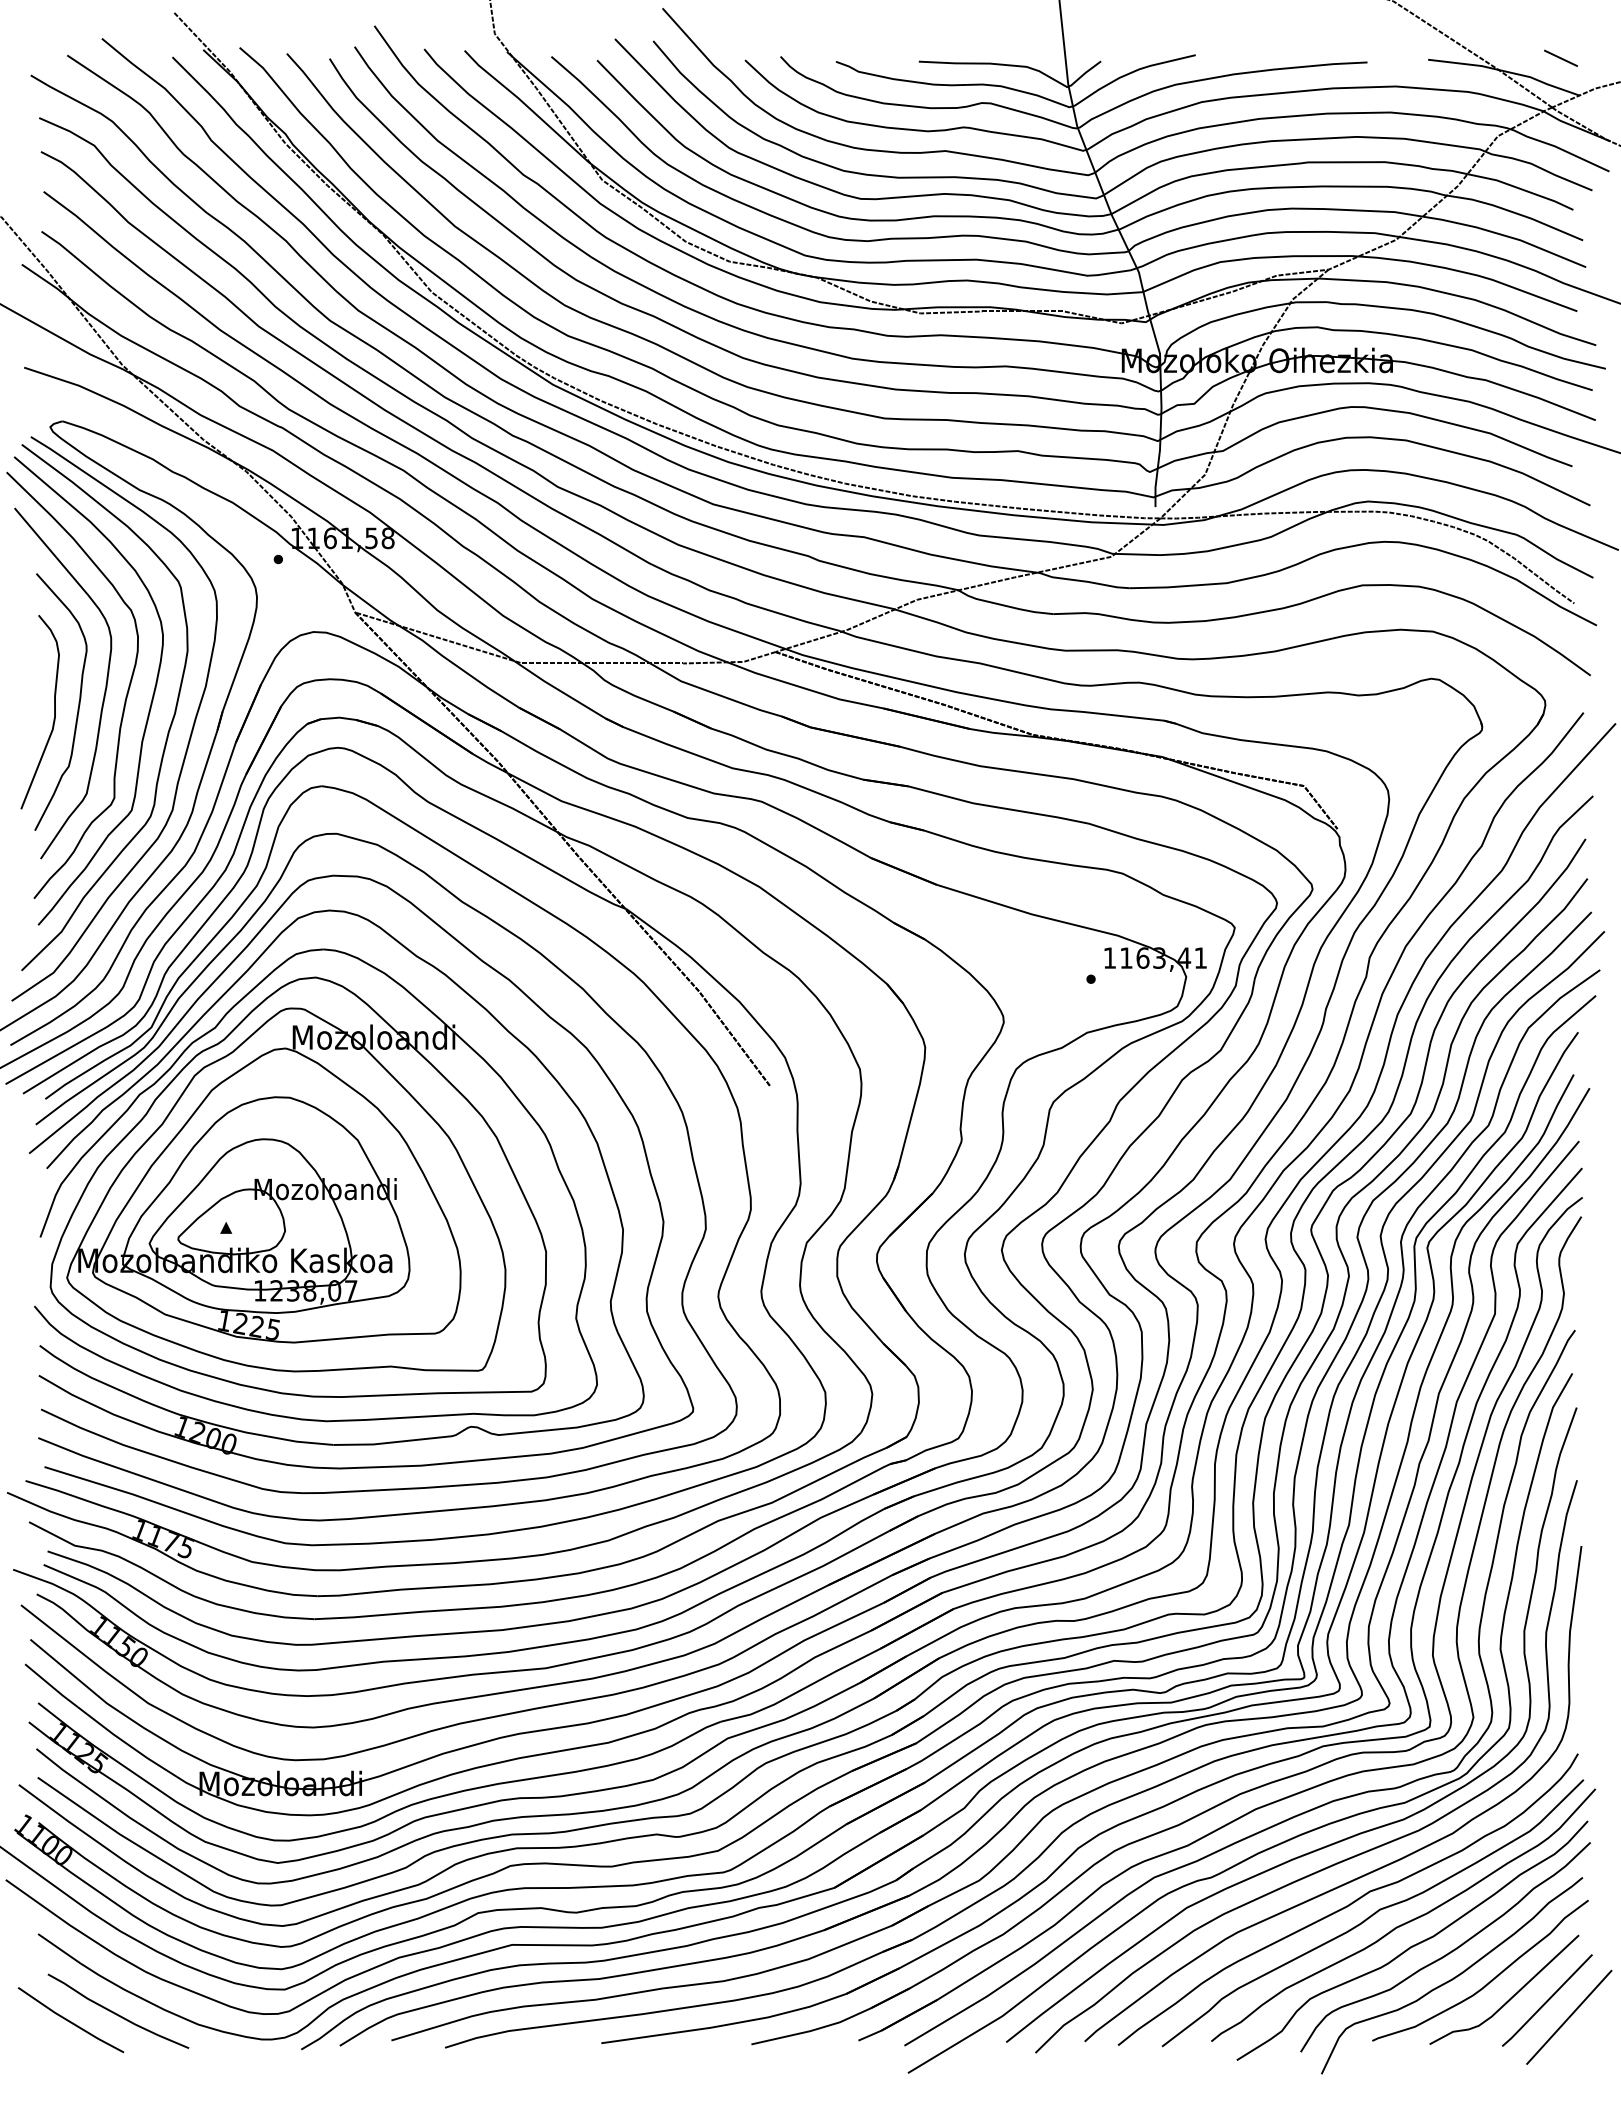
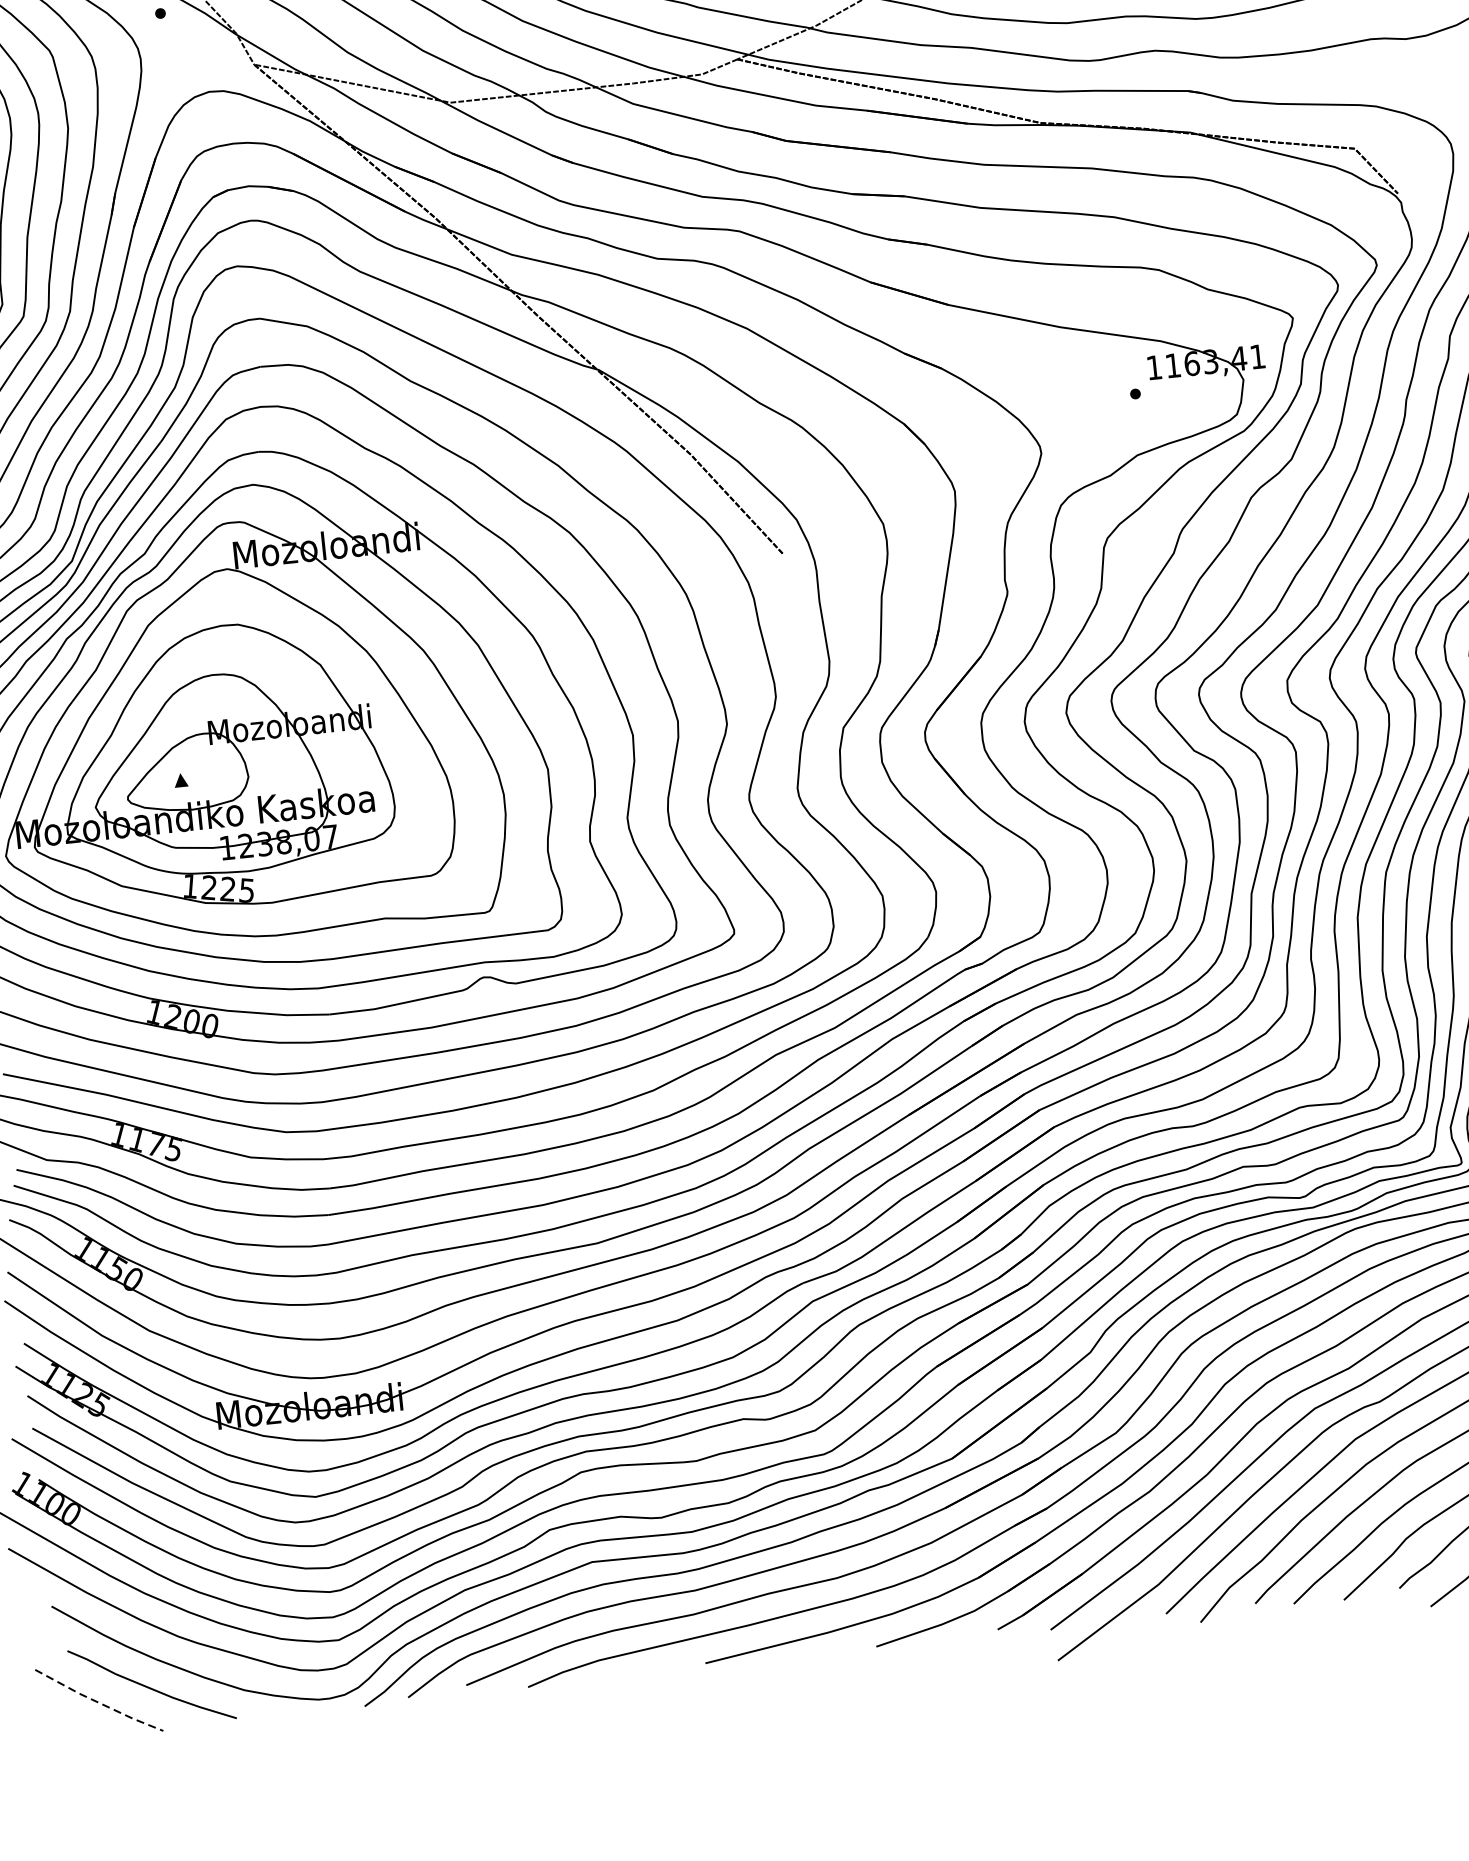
line: (70, 2021) -> (98, 1702), solid -> dashed

